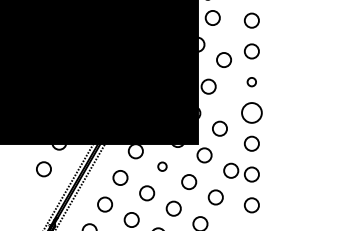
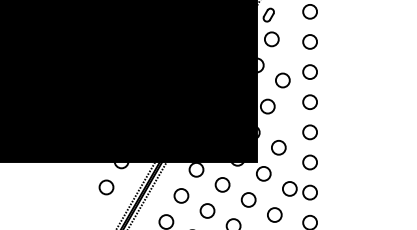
circle: (251, 81) -> (309, 101), size x1.67
circle: (251, 113) -> (309, 132), size x0.71
circle: (162, 166) -> (222, 184), size x1.67

